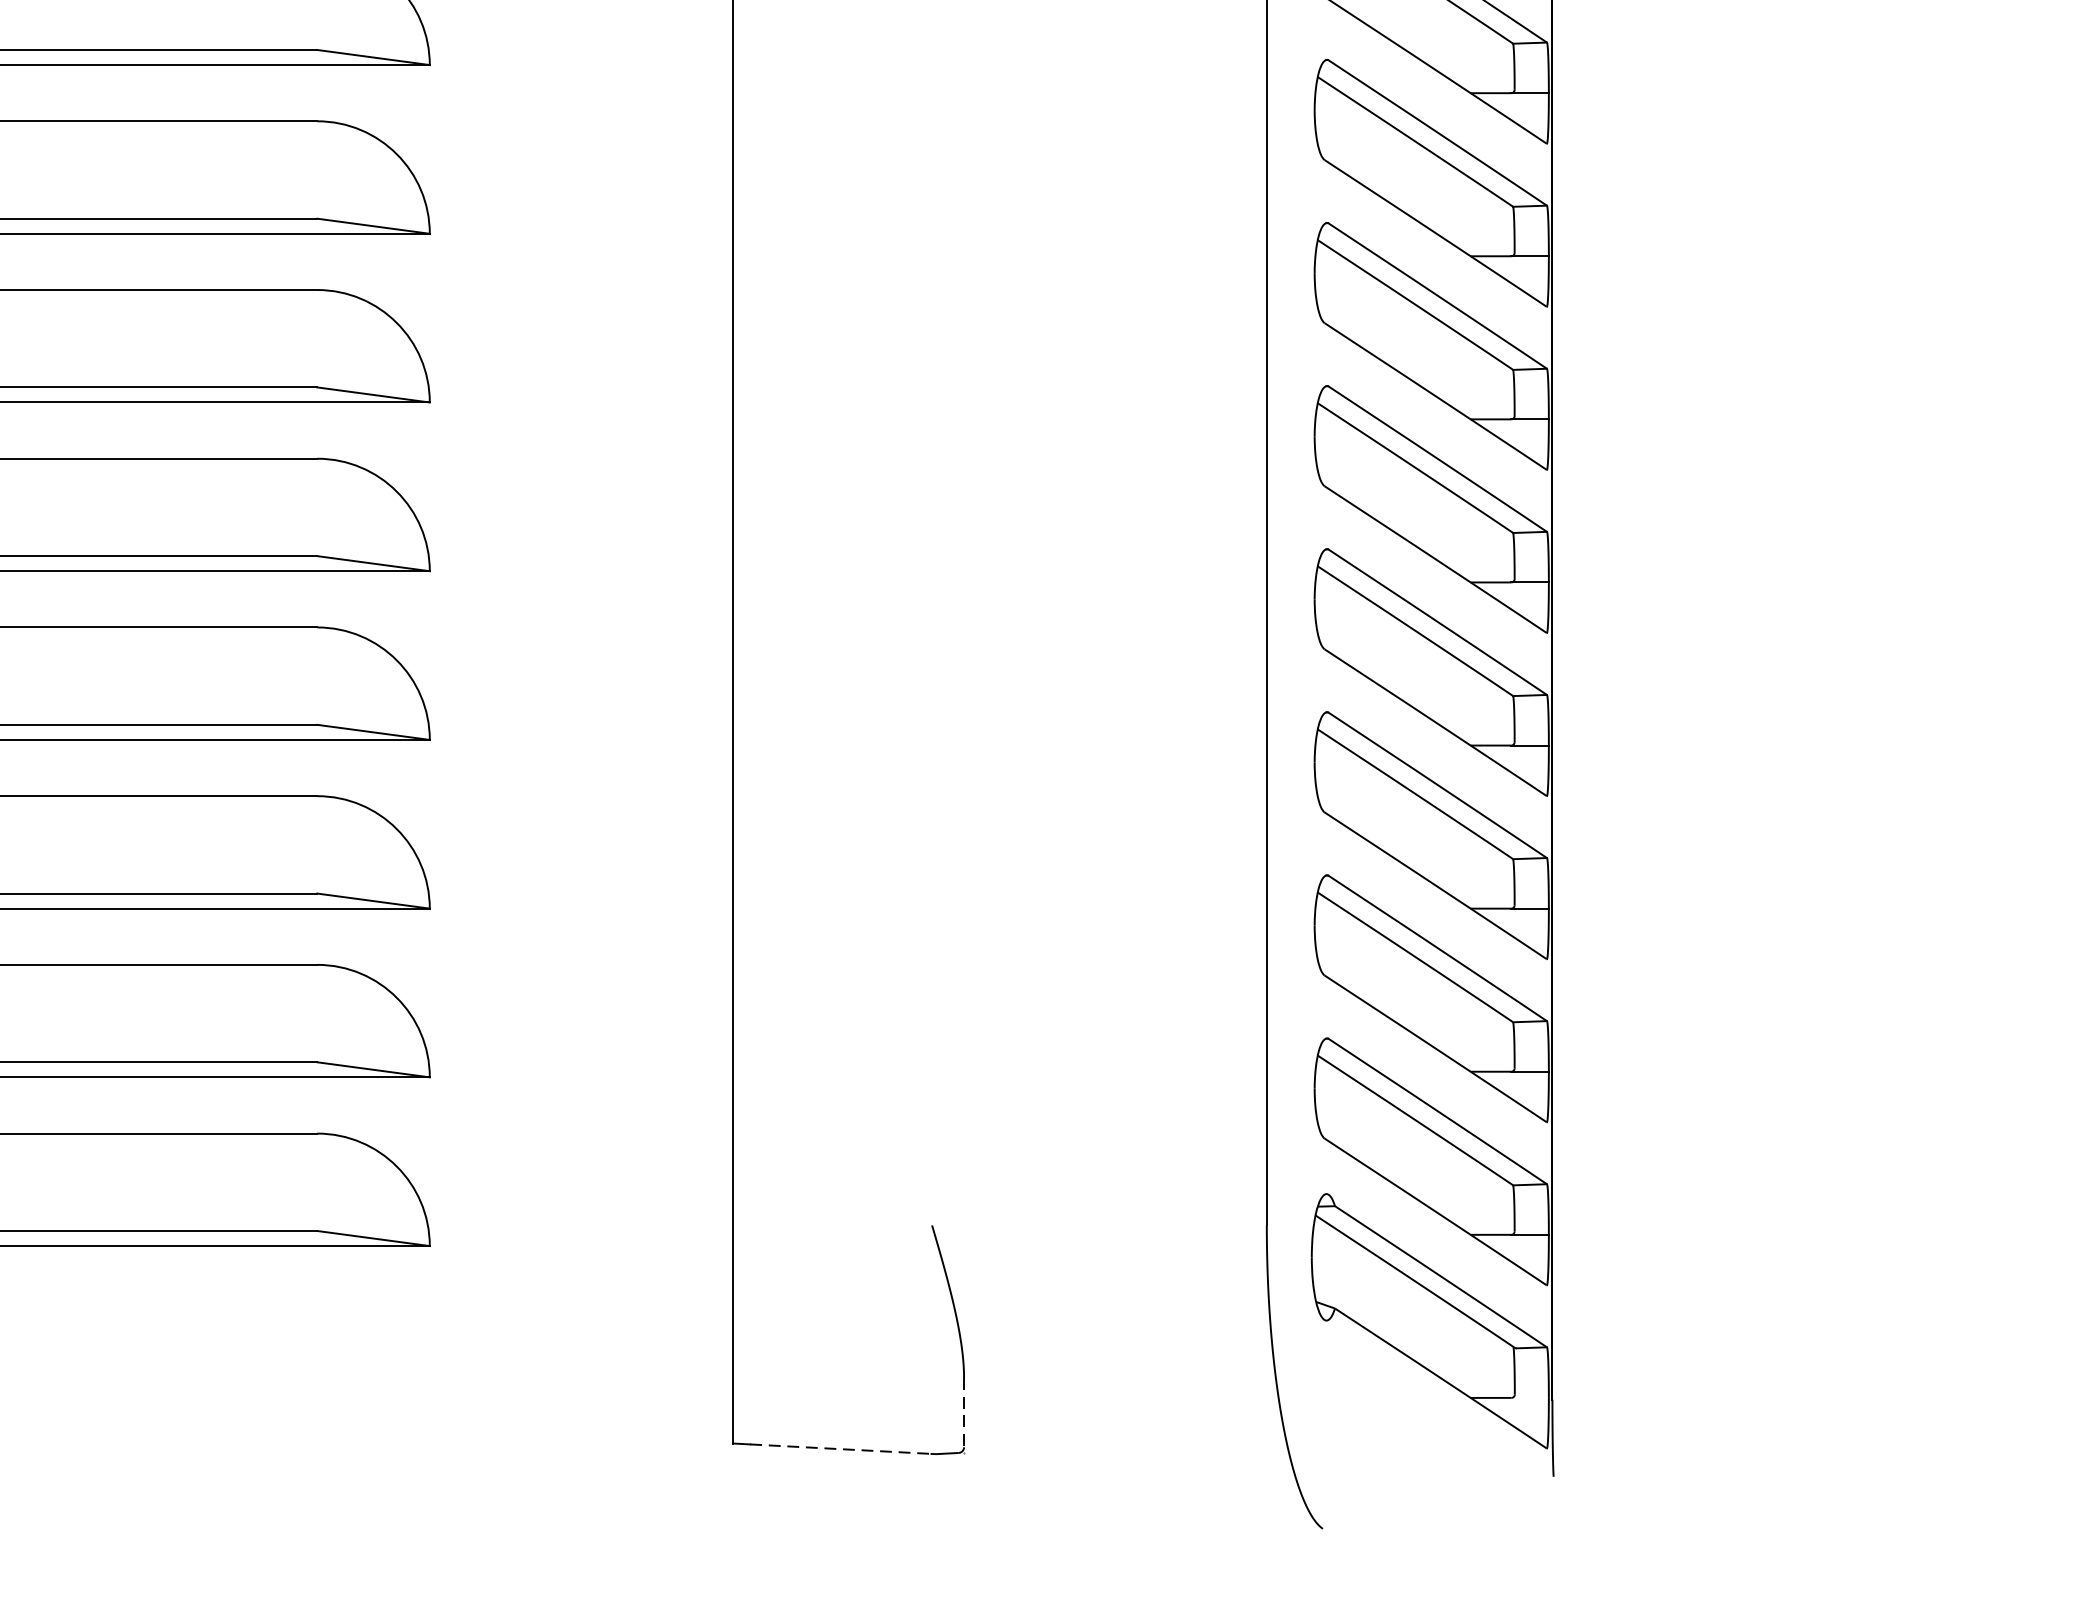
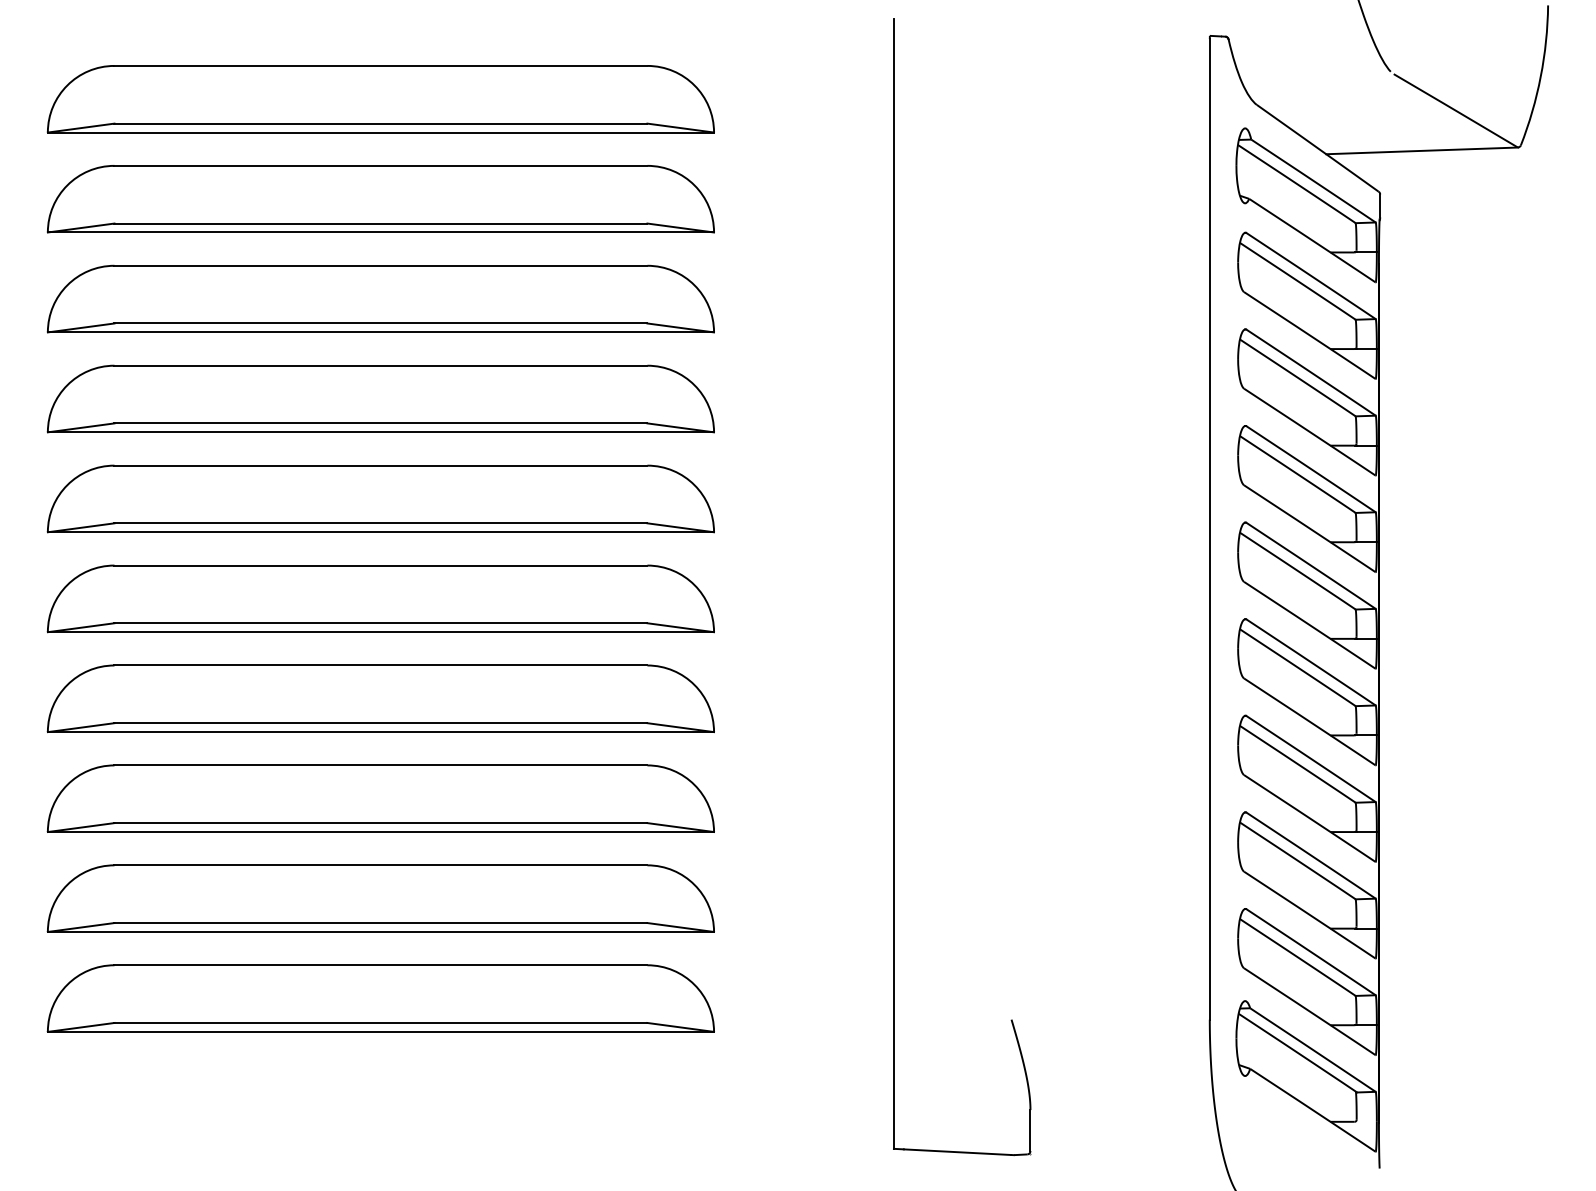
line: (964, 1412) -> (1030, 1130), dashed -> solid
line: (840, 1449) -> (957, 1152), dashed -> solid

